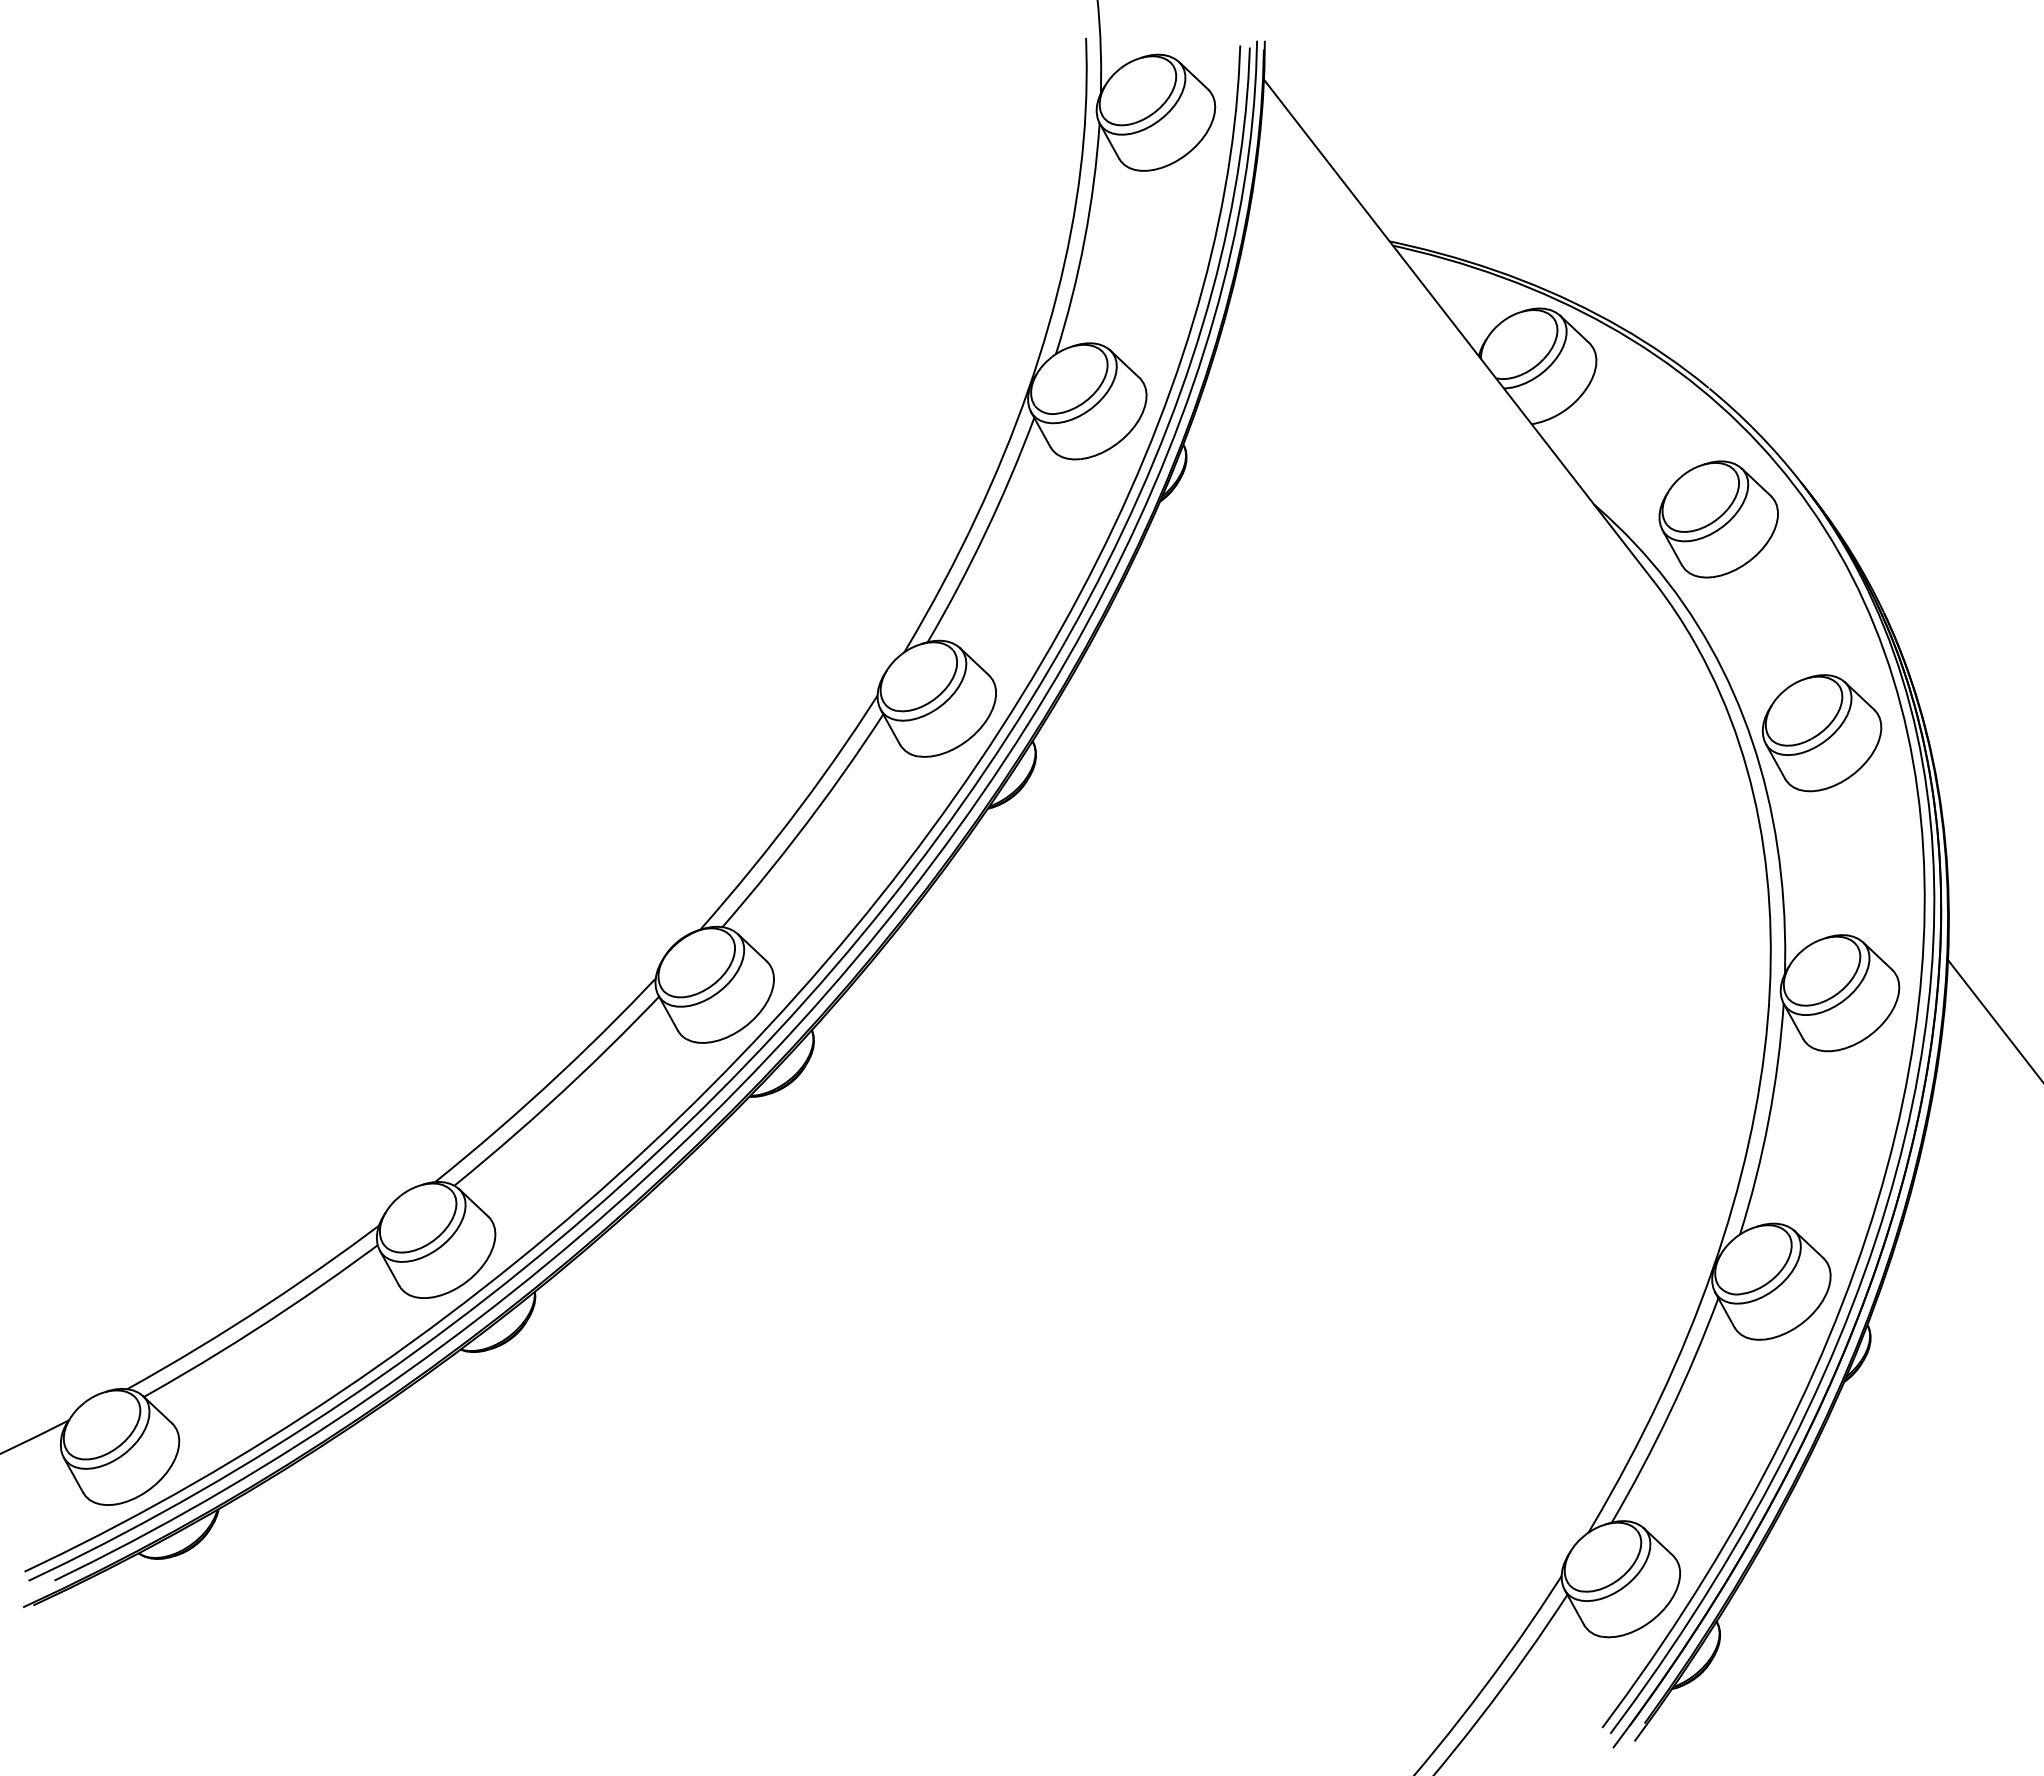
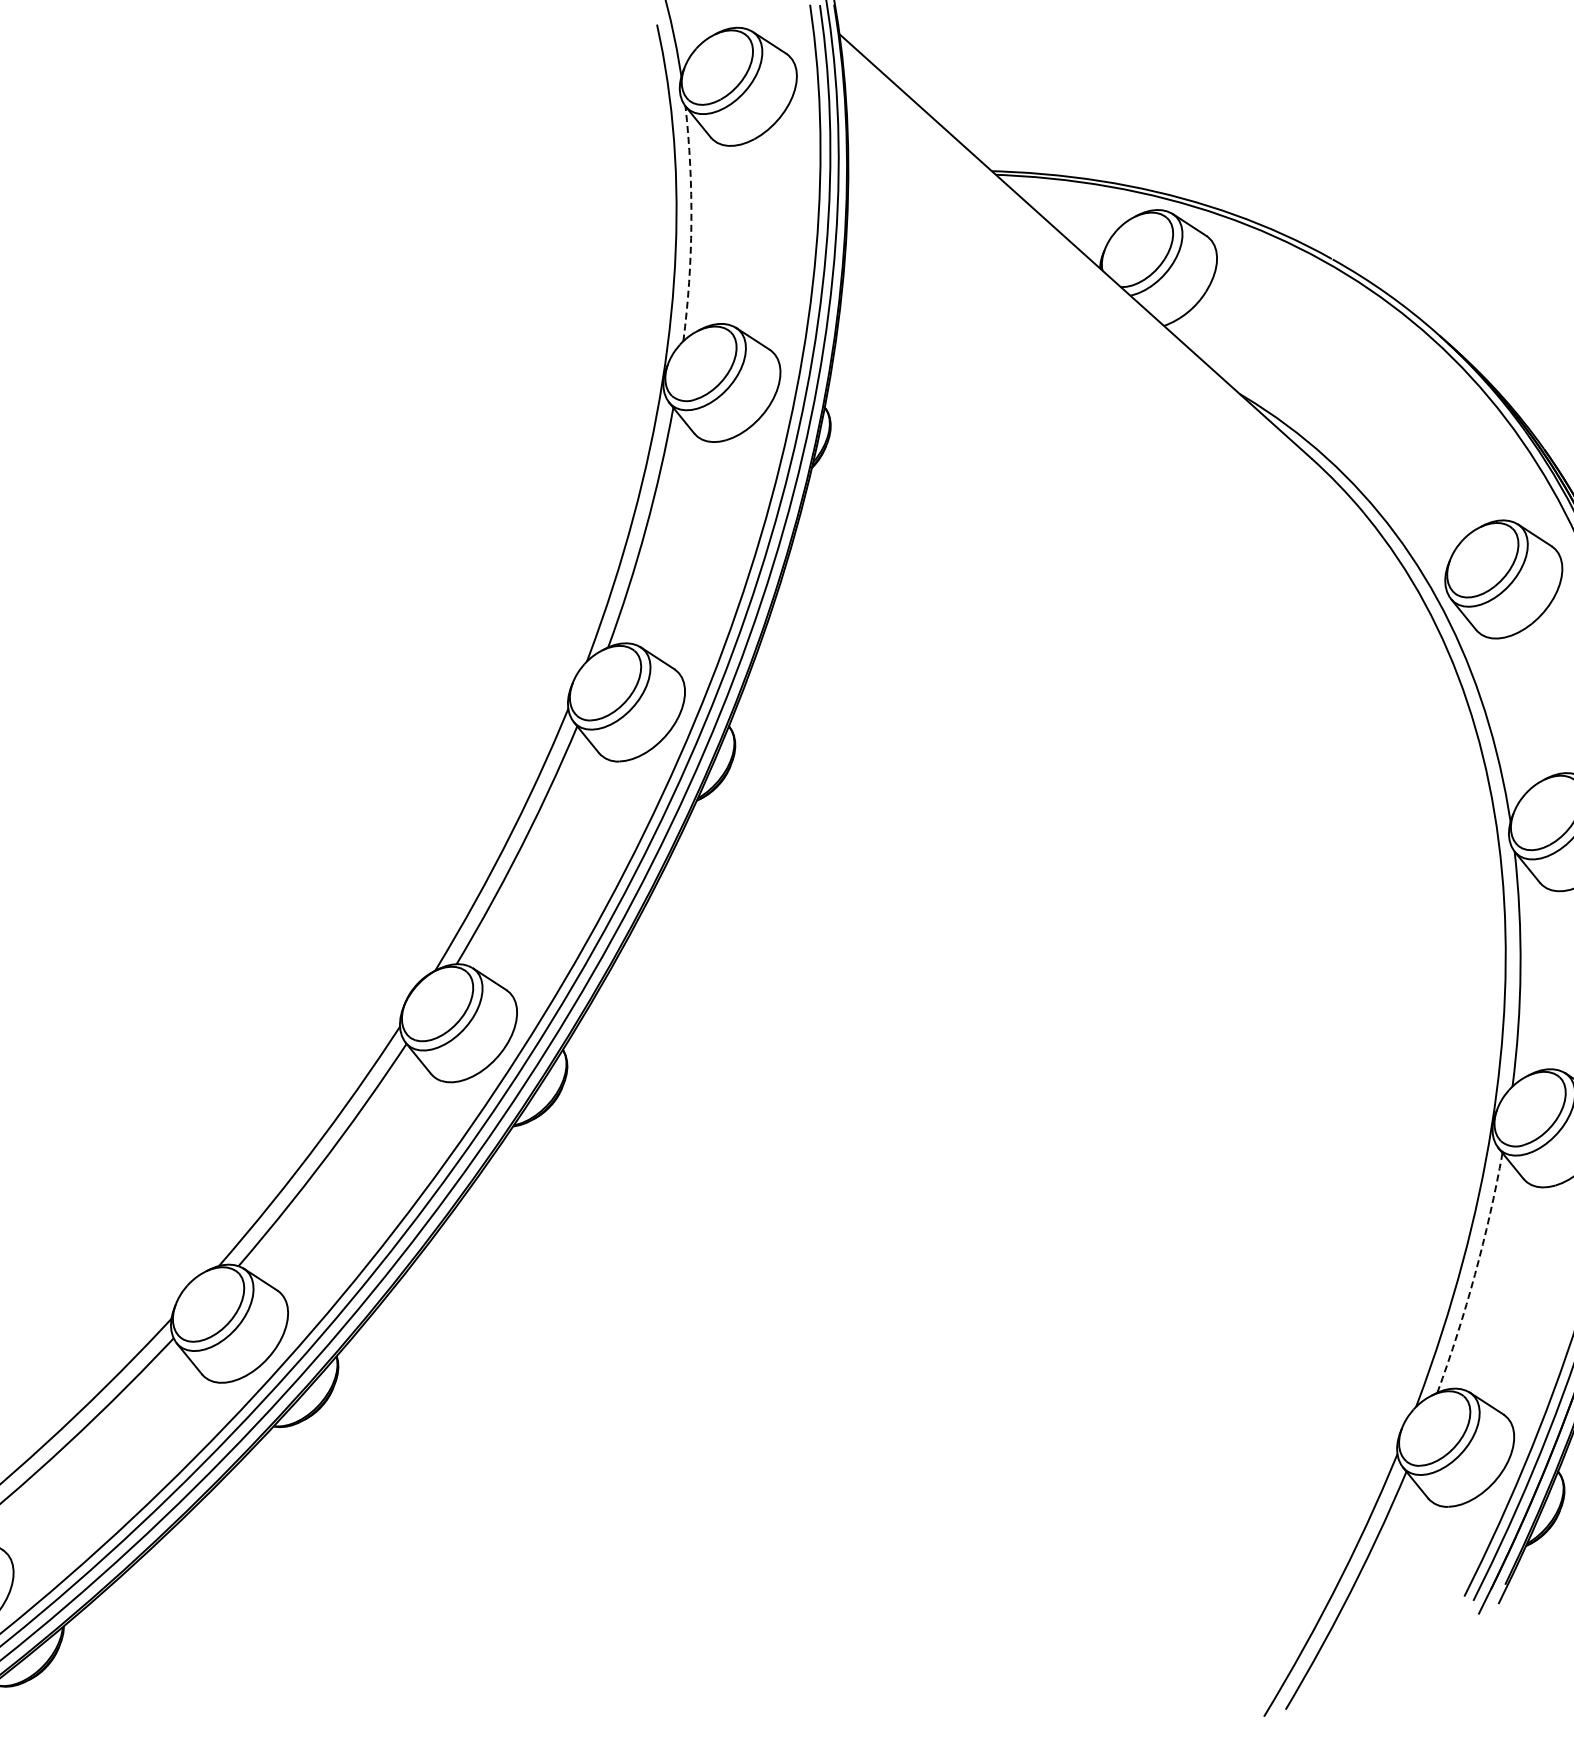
arc: (1084, 240) -> (691, 224), solid -> dashed
part: (1718, 519) -> (1364, 386), removed
arc: (1669, 1412) -> (1474, 1274), solid -> dashed

